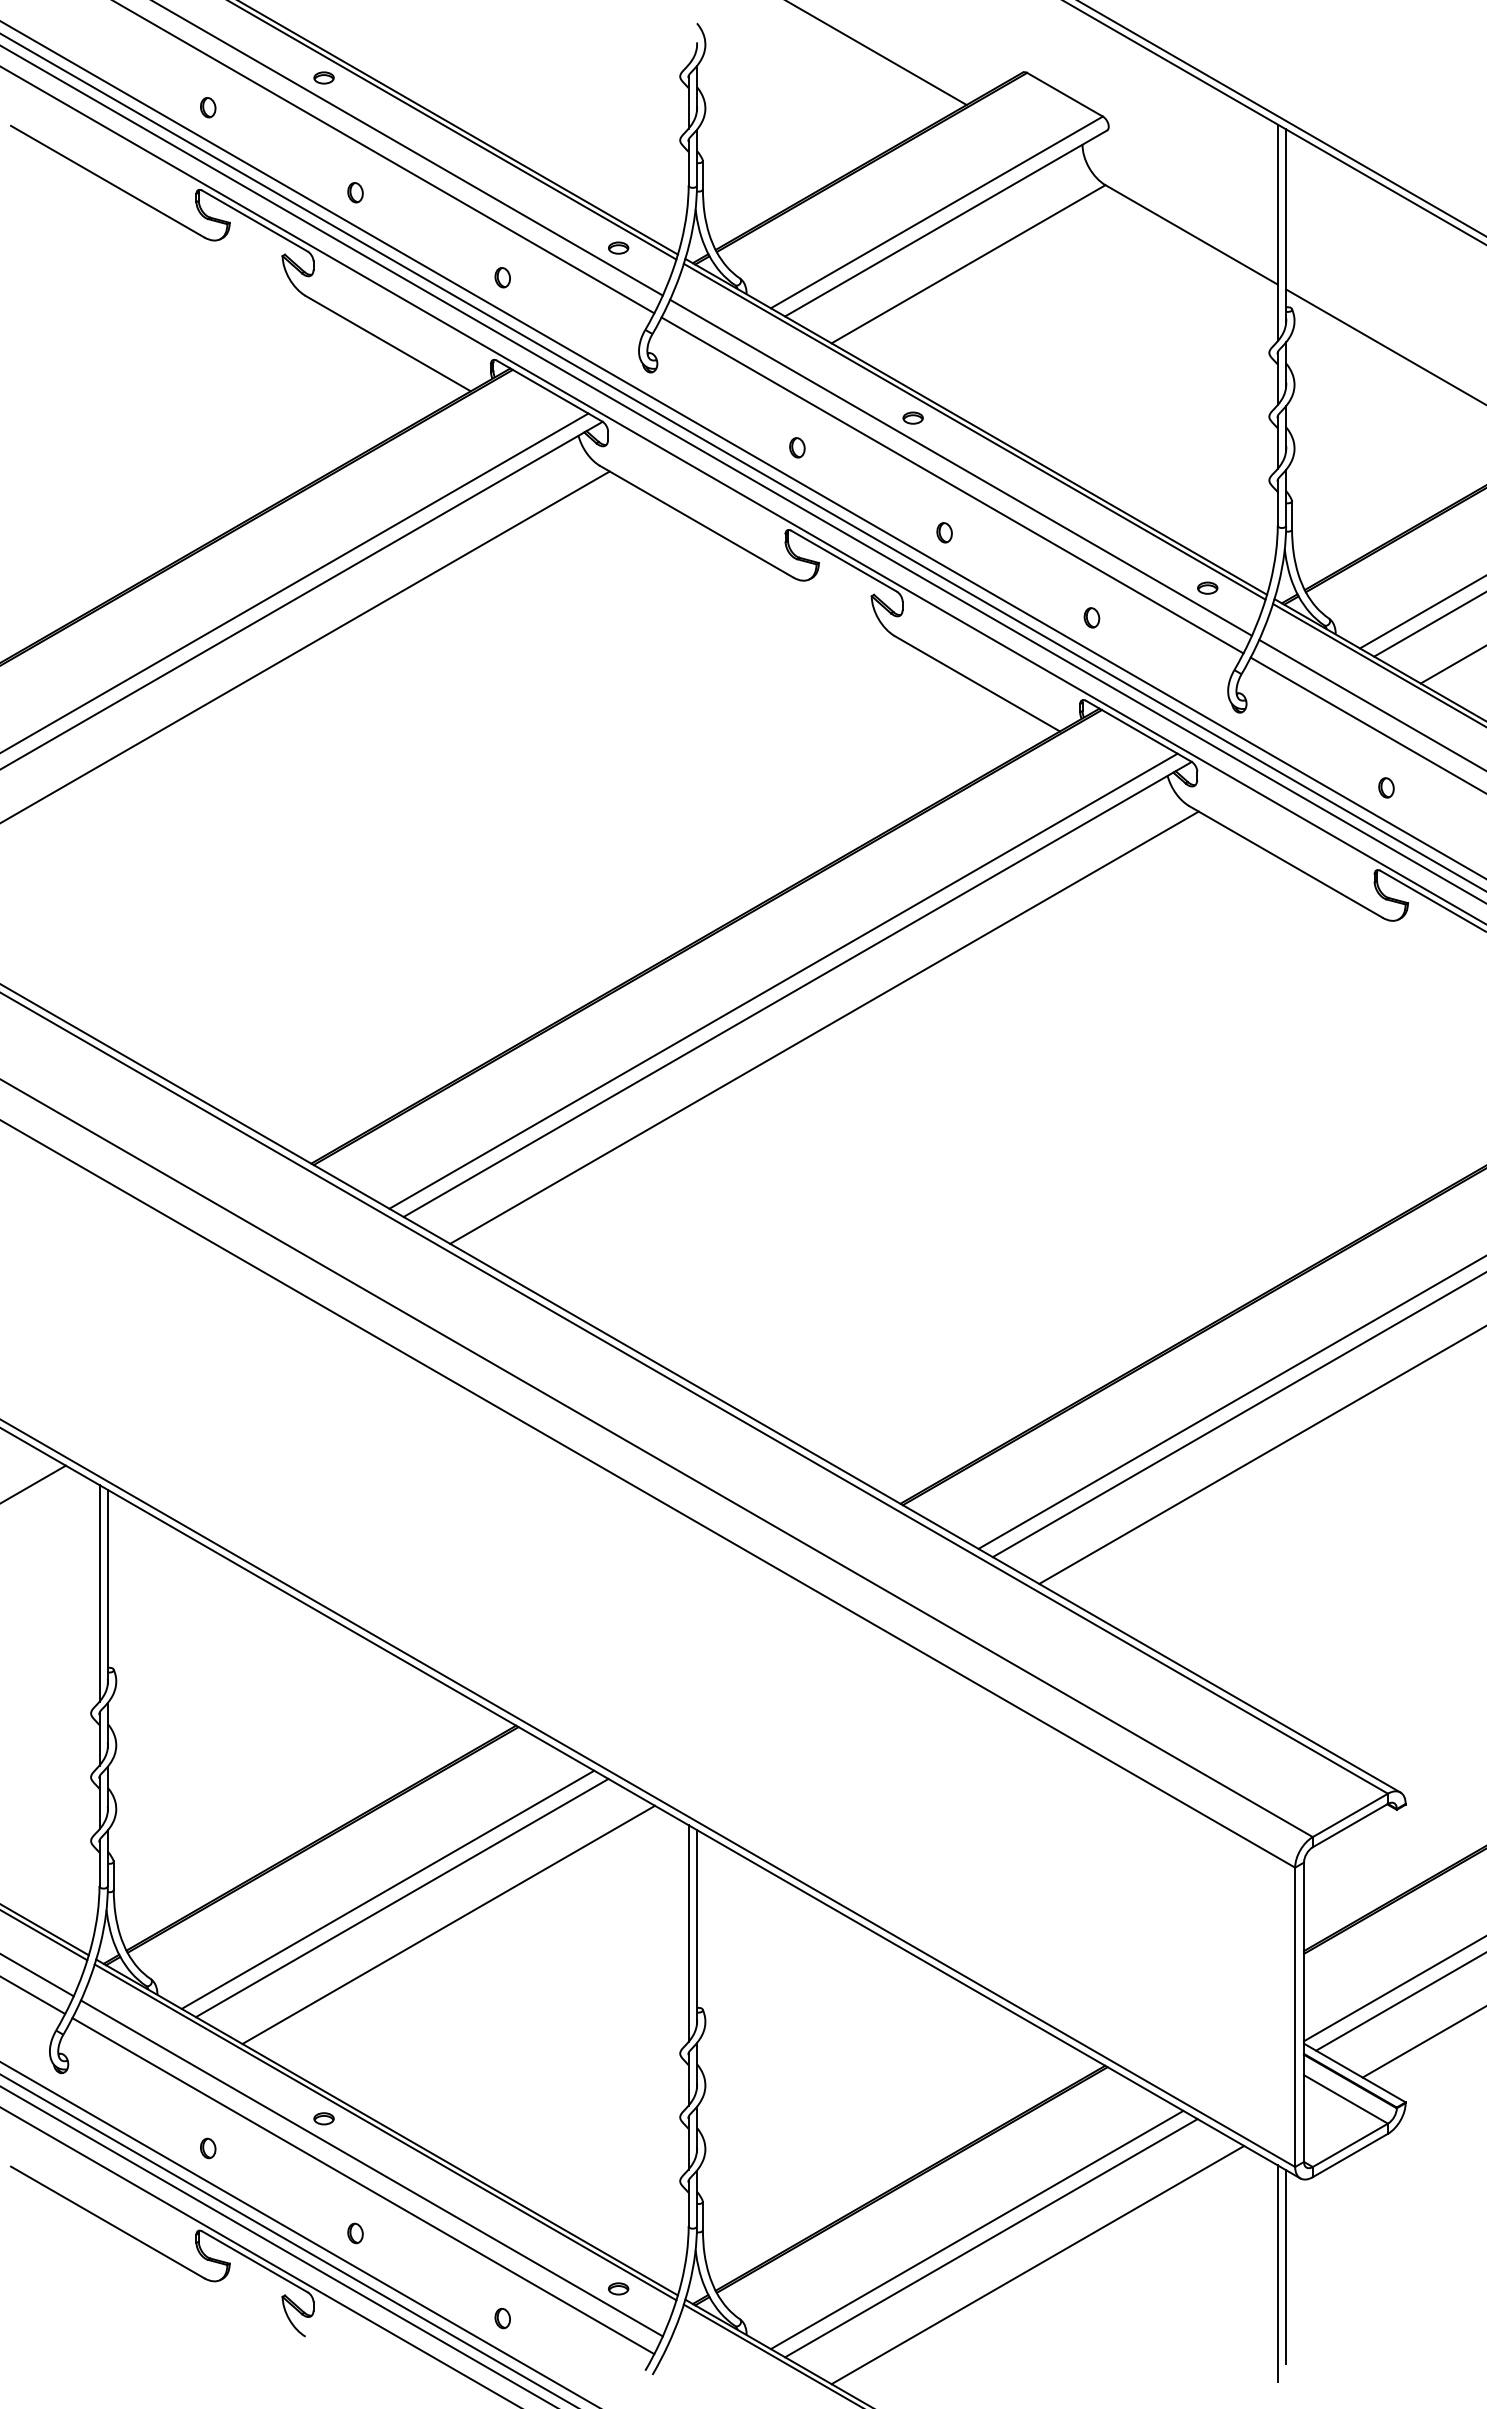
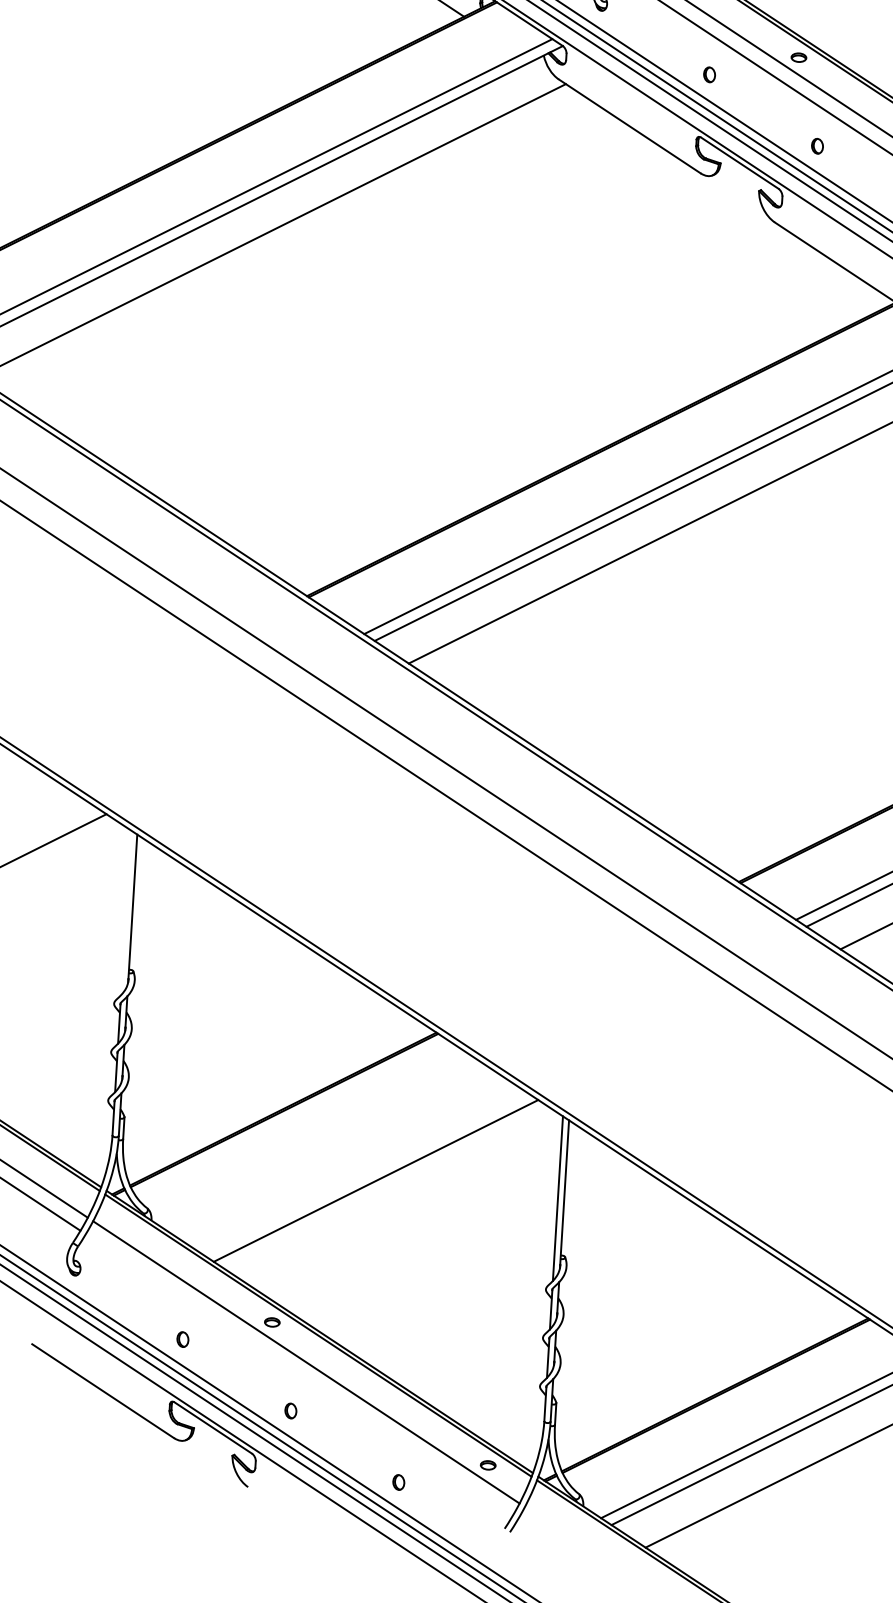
line: (99, 1593) -> (126, 912), removed
line: (387, 1889) -> (331, 1151), removed
line: (401, 1897) -> (341, 1157), removed
line: (363, 2186) -> (299, 1375), removed

